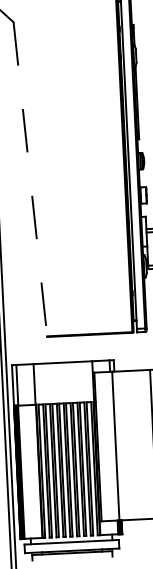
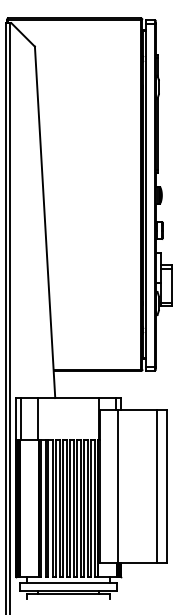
line: (32, 192) -> (45, 222), dashed -> solid

